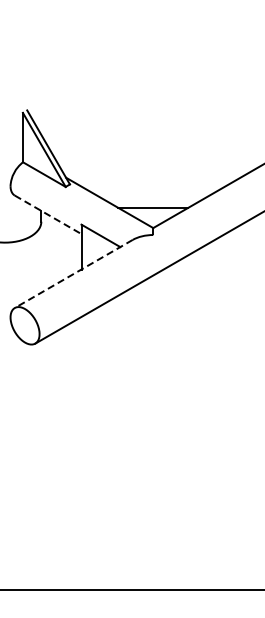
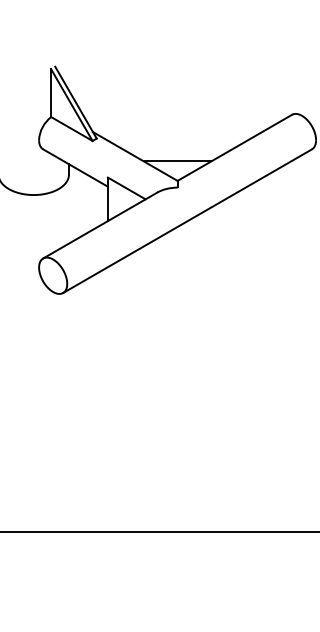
line: (49, 215) -> (76, 168), dashed -> solid
line: (73, 274) -> (100, 225), dashed -> solid

